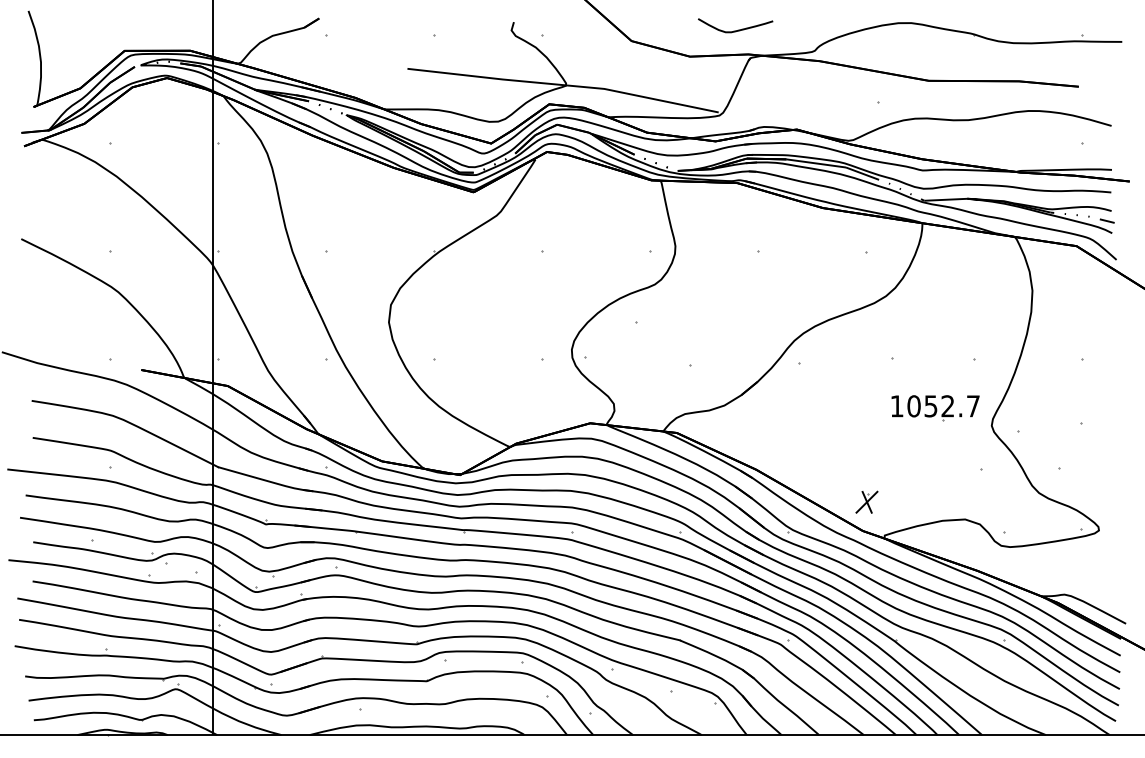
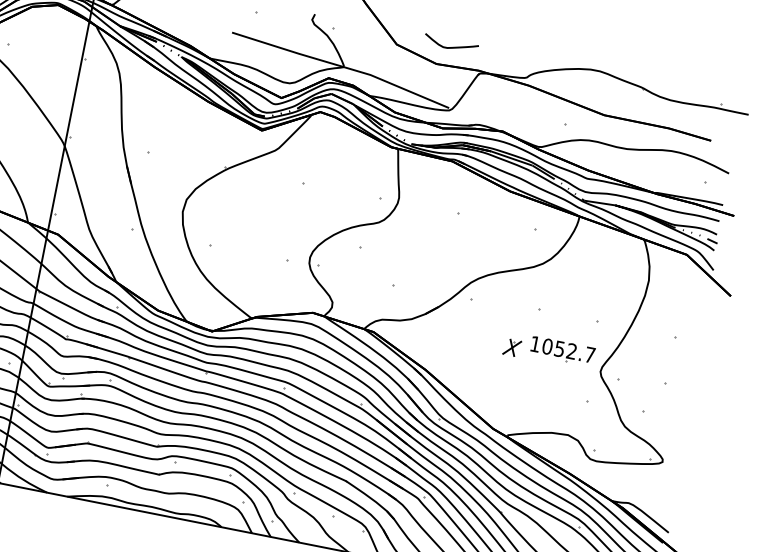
curve: (738, 29) -> (452, 47), moved
part: (866, 501) -> (511, 347), moved

